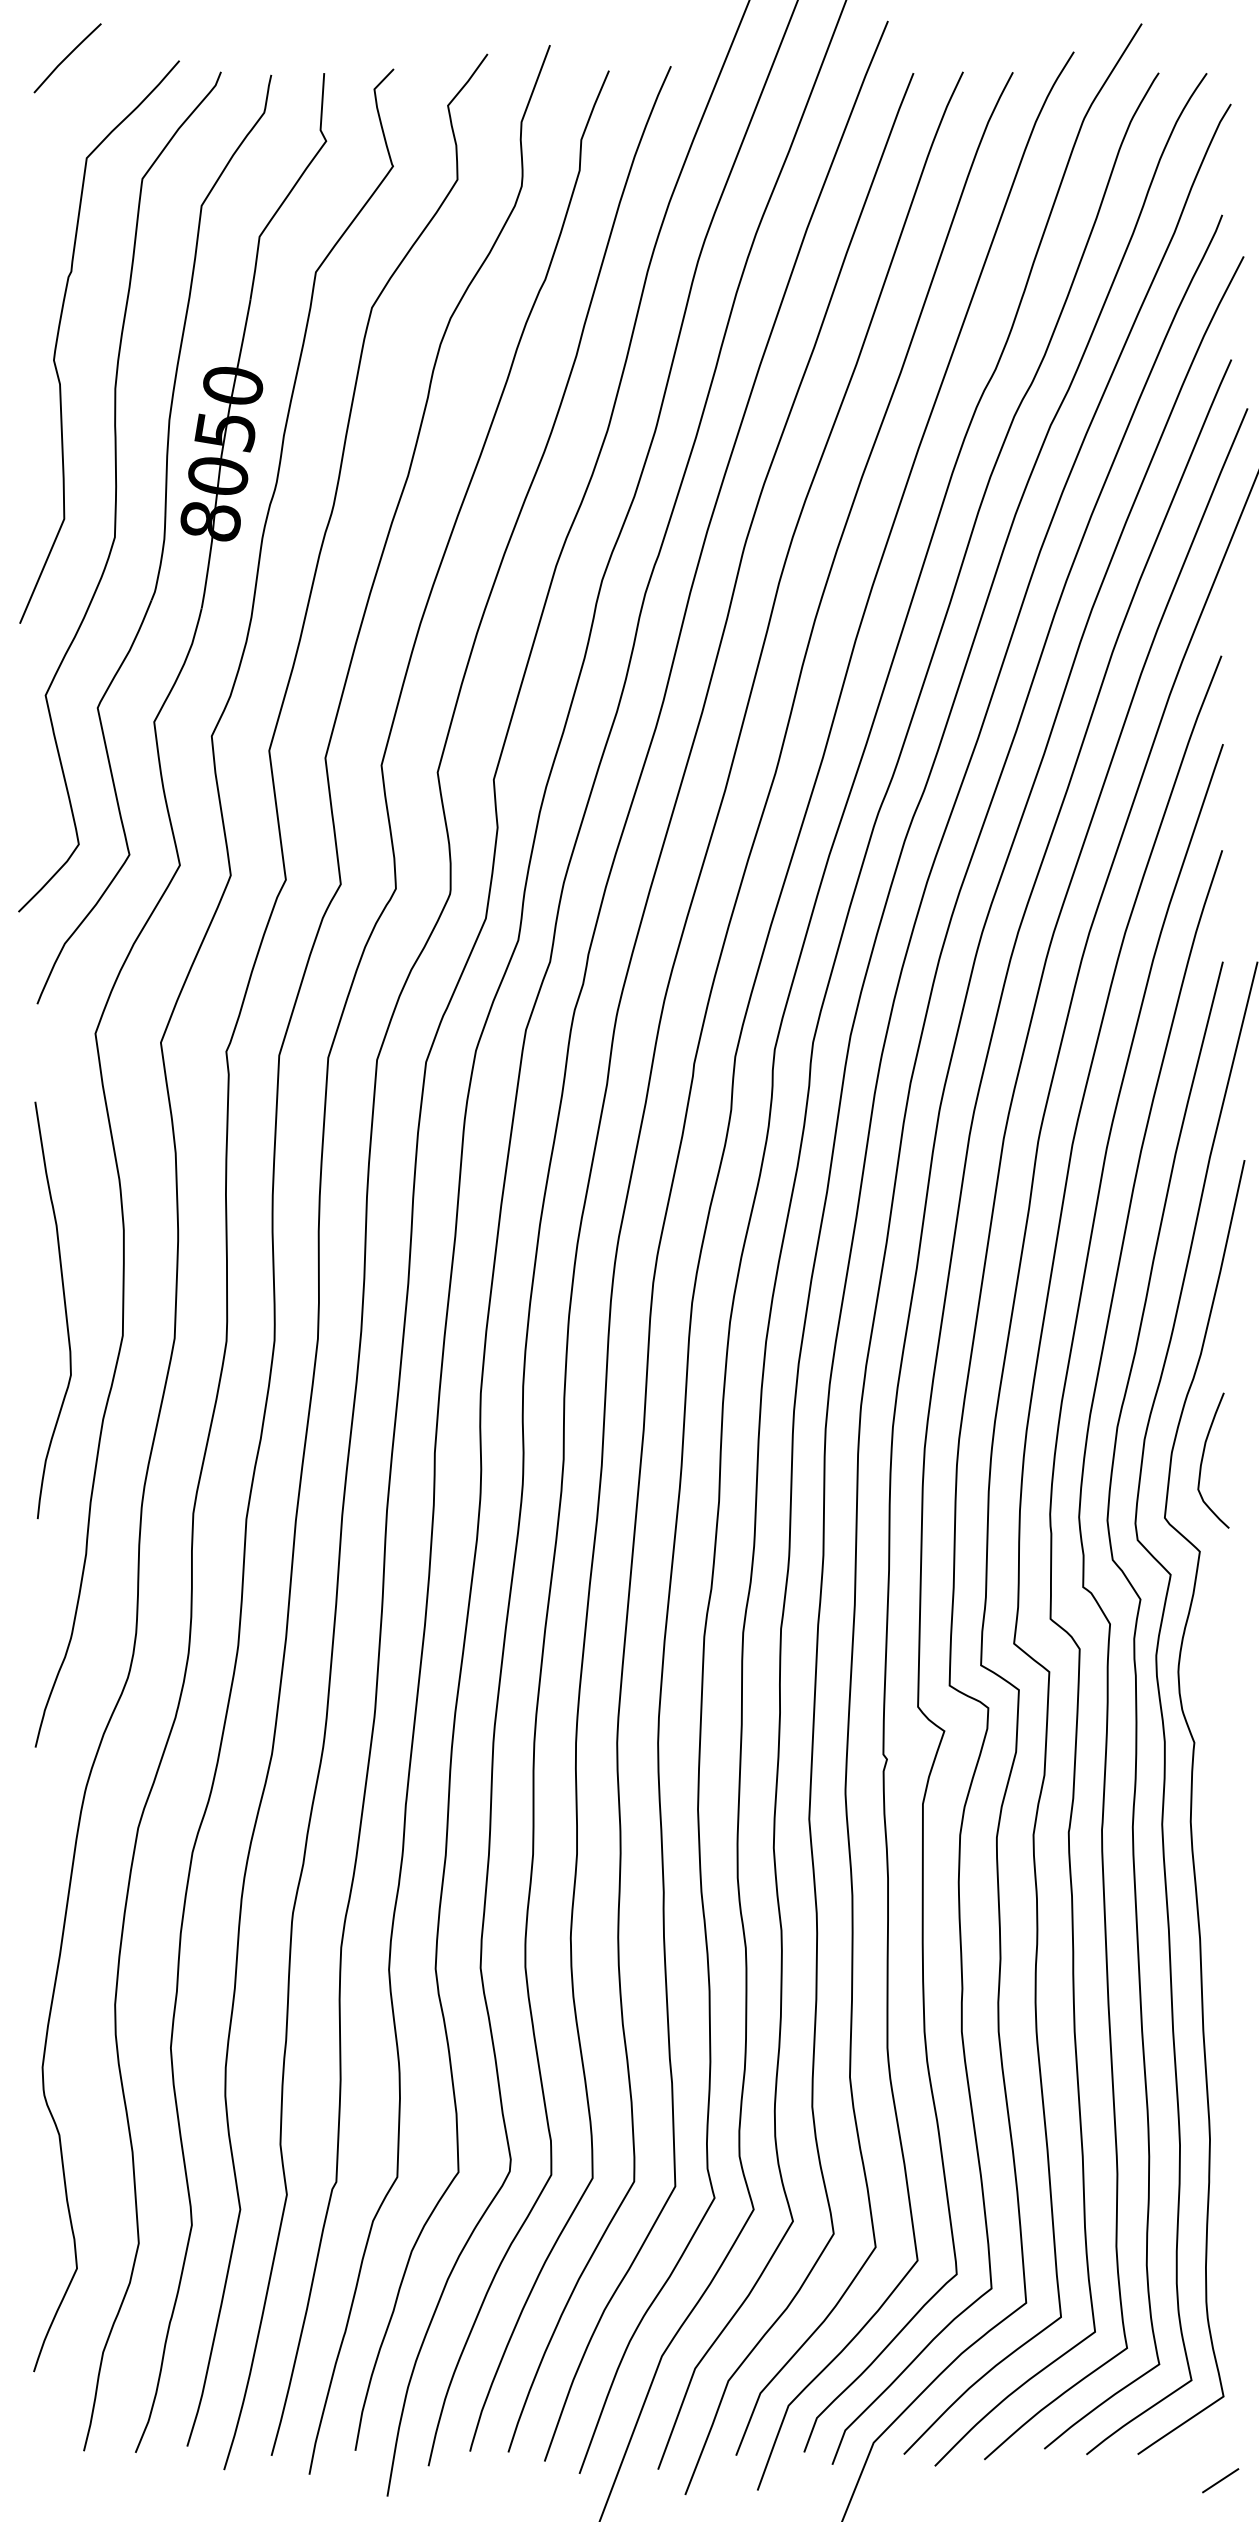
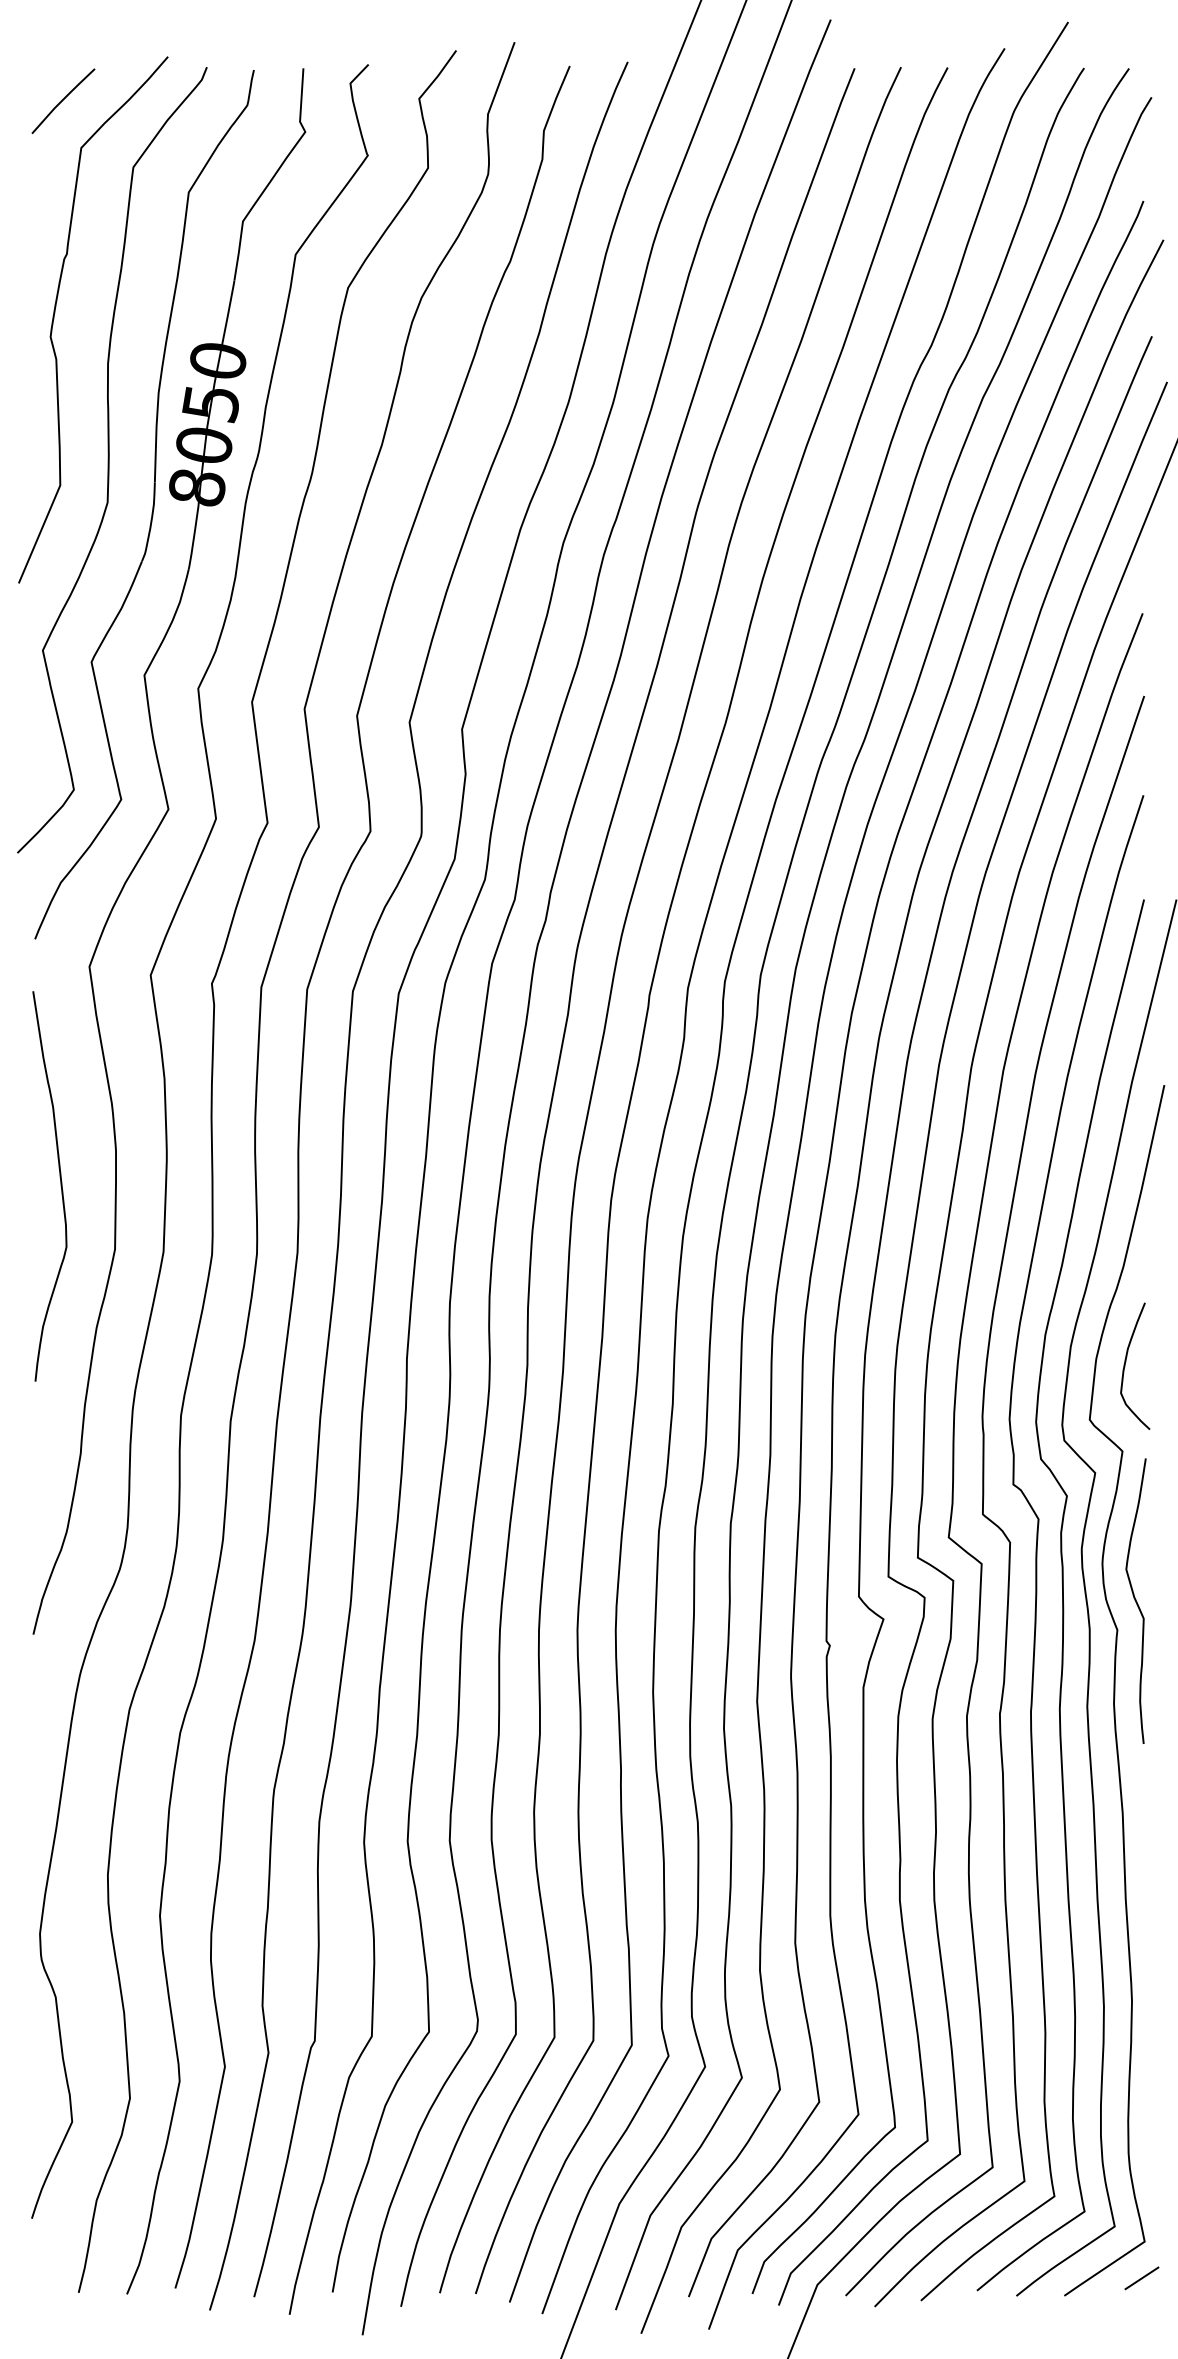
line: (67, 57) -> (63, 100), moved
curve: (64, 1309) -> (60, 1185), moved
curve: (1214, 1711) -> (1136, 1600), added
line: (1220, 2480) -> (1141, 2278), moved

